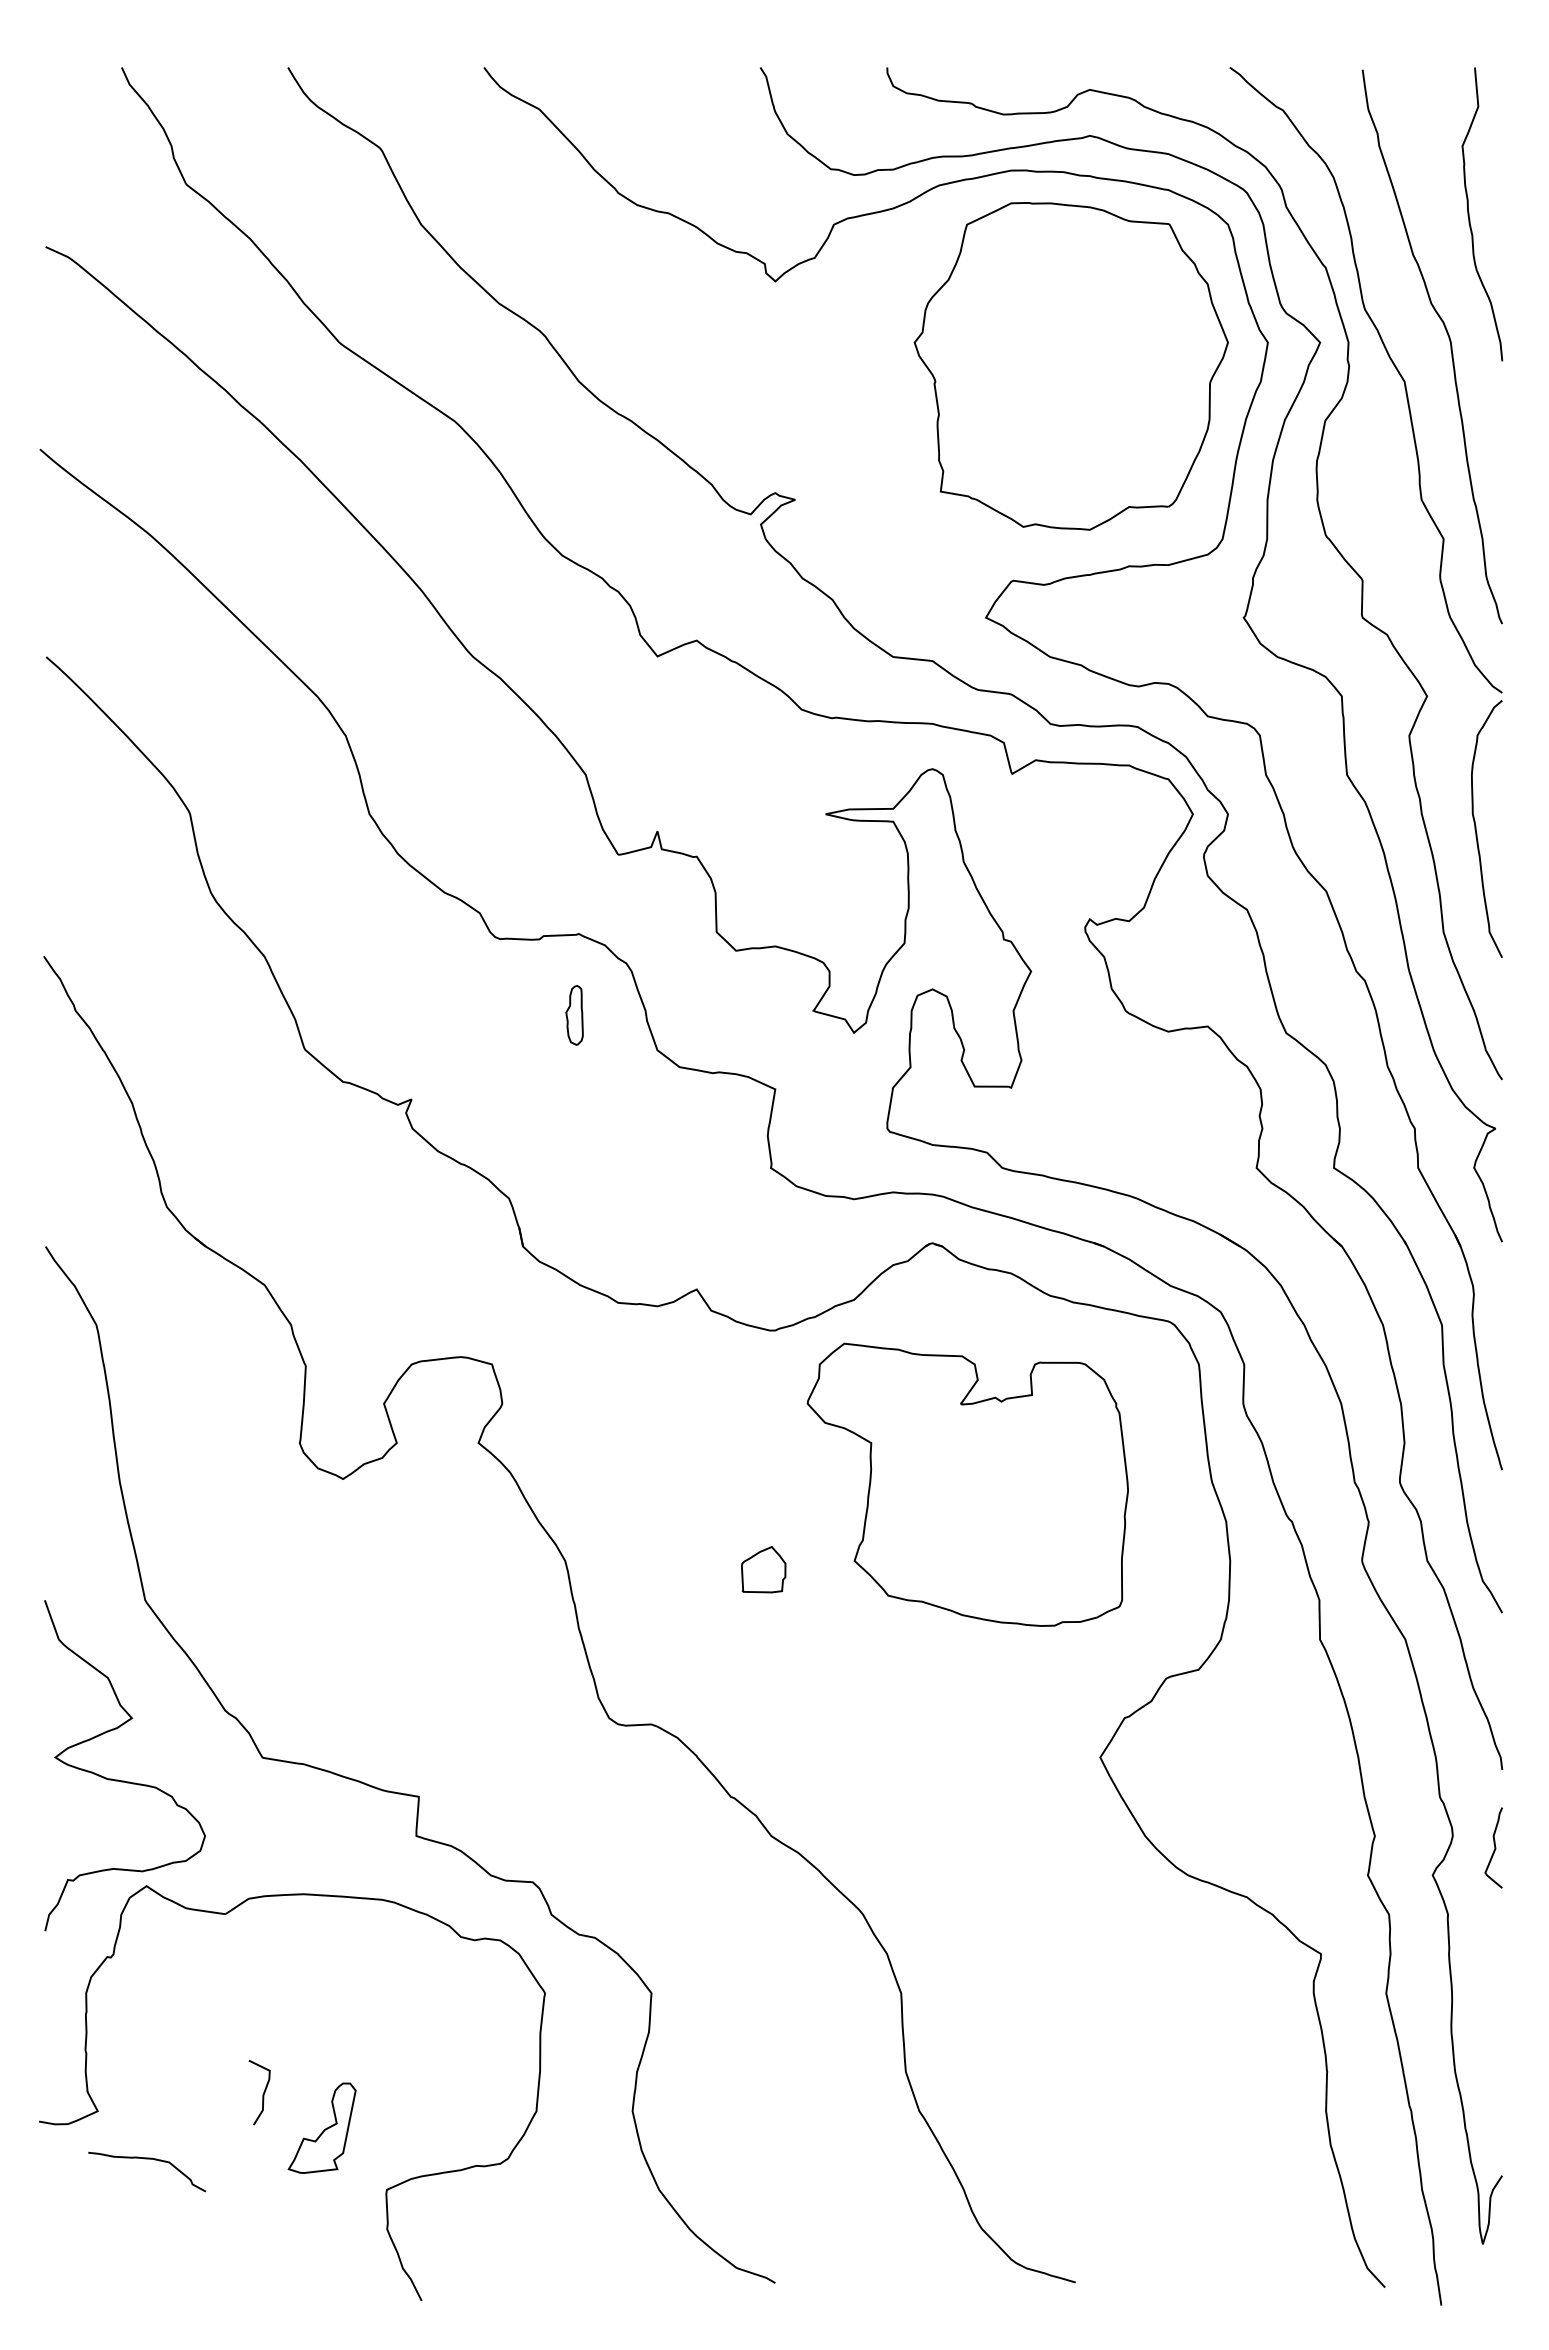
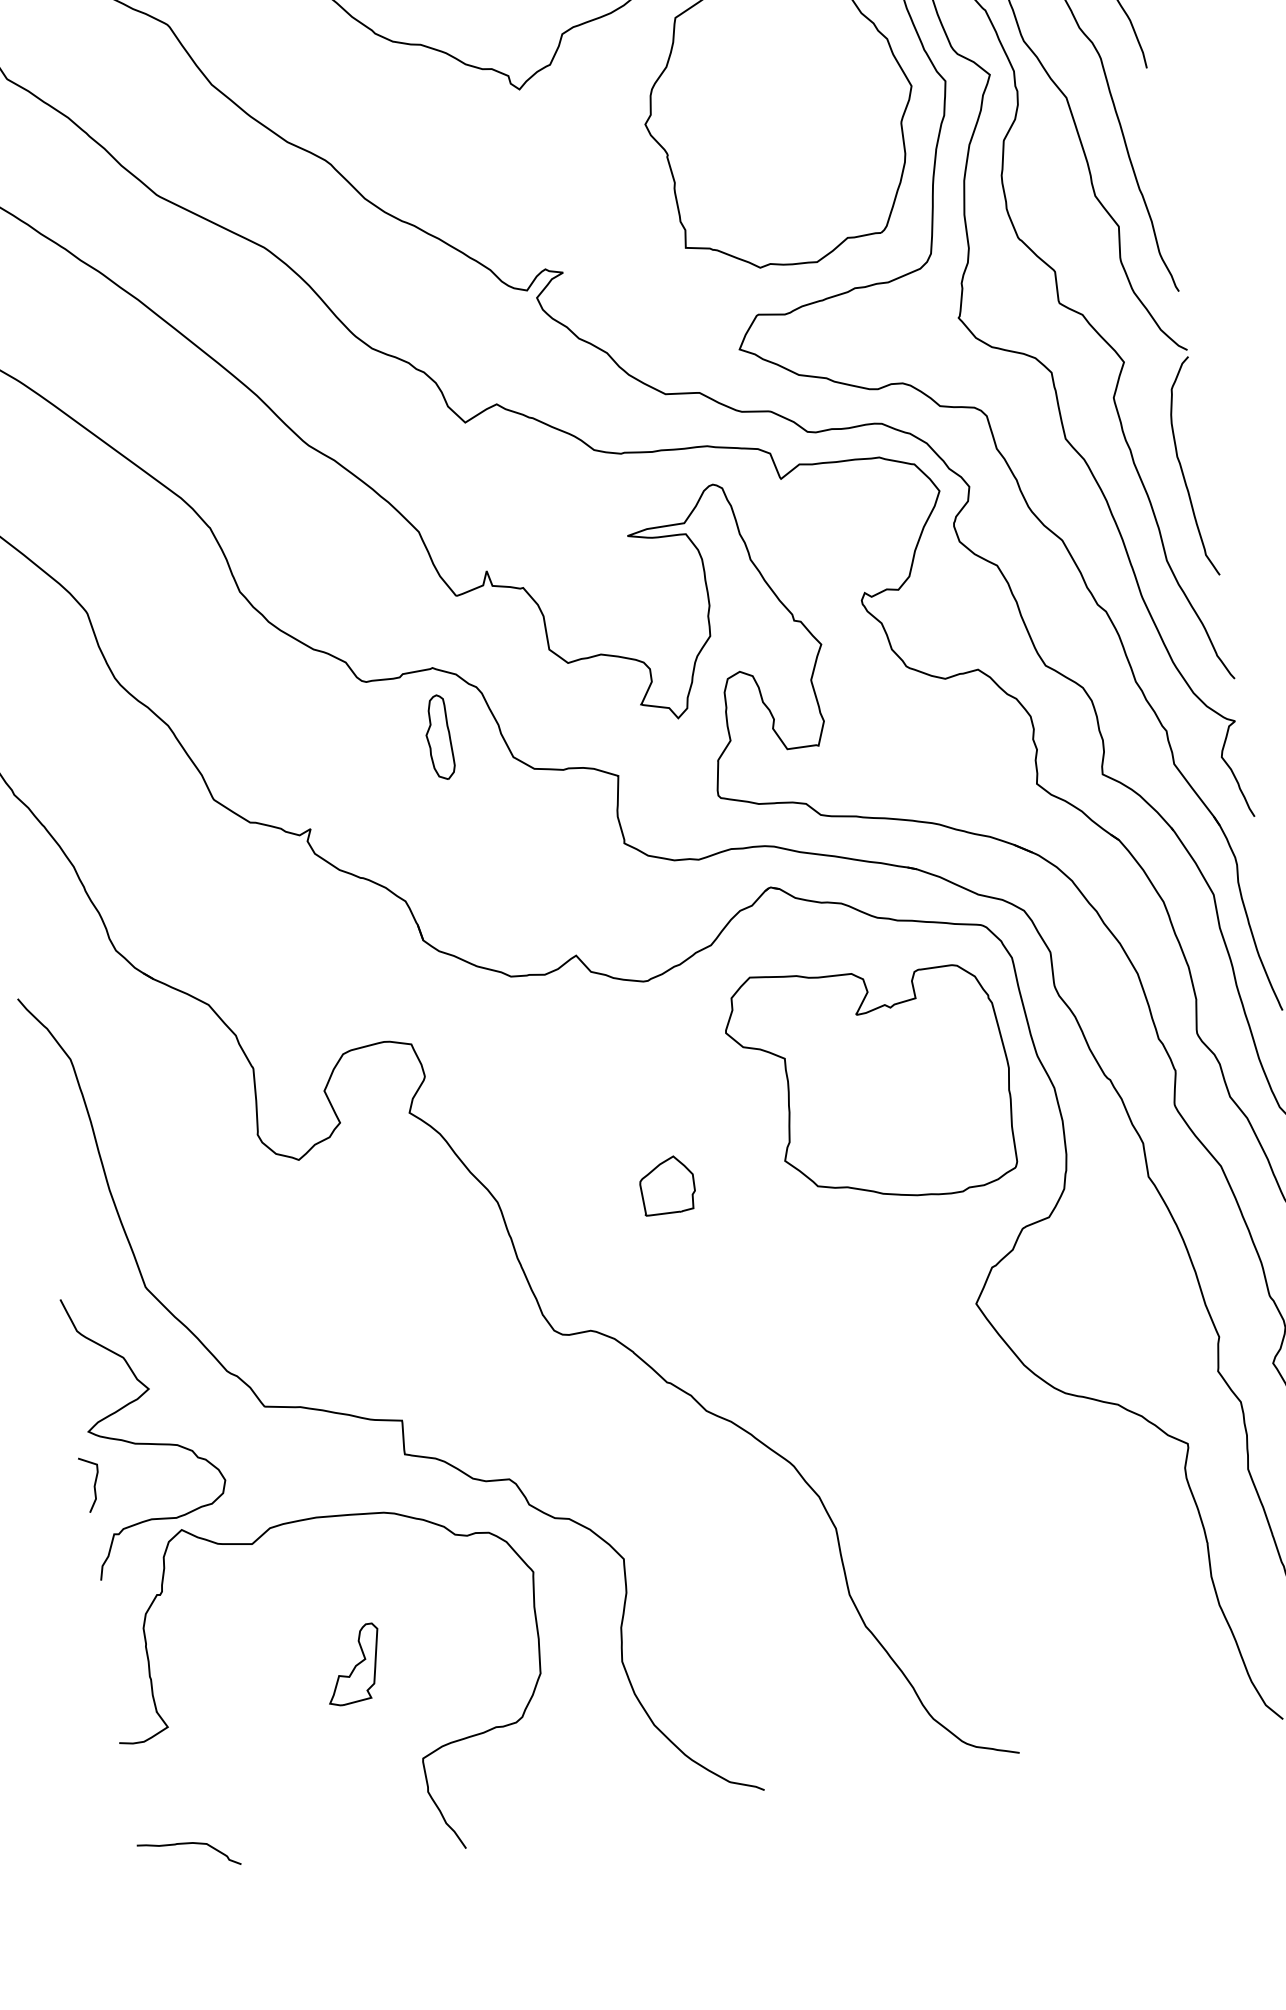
part: (574, 1015) -> (438, 737), size x1.67
part: (967, 1484) -> (871, 1082), moved
part: (763, 1569) -> (667, 1185), size x1.43
curve: (262, 2094) -> (93, 1485), moved
part: (321, 2127) -> (352, 1664), moved
curve: (146, 2159) -> (187, 1844), moved

